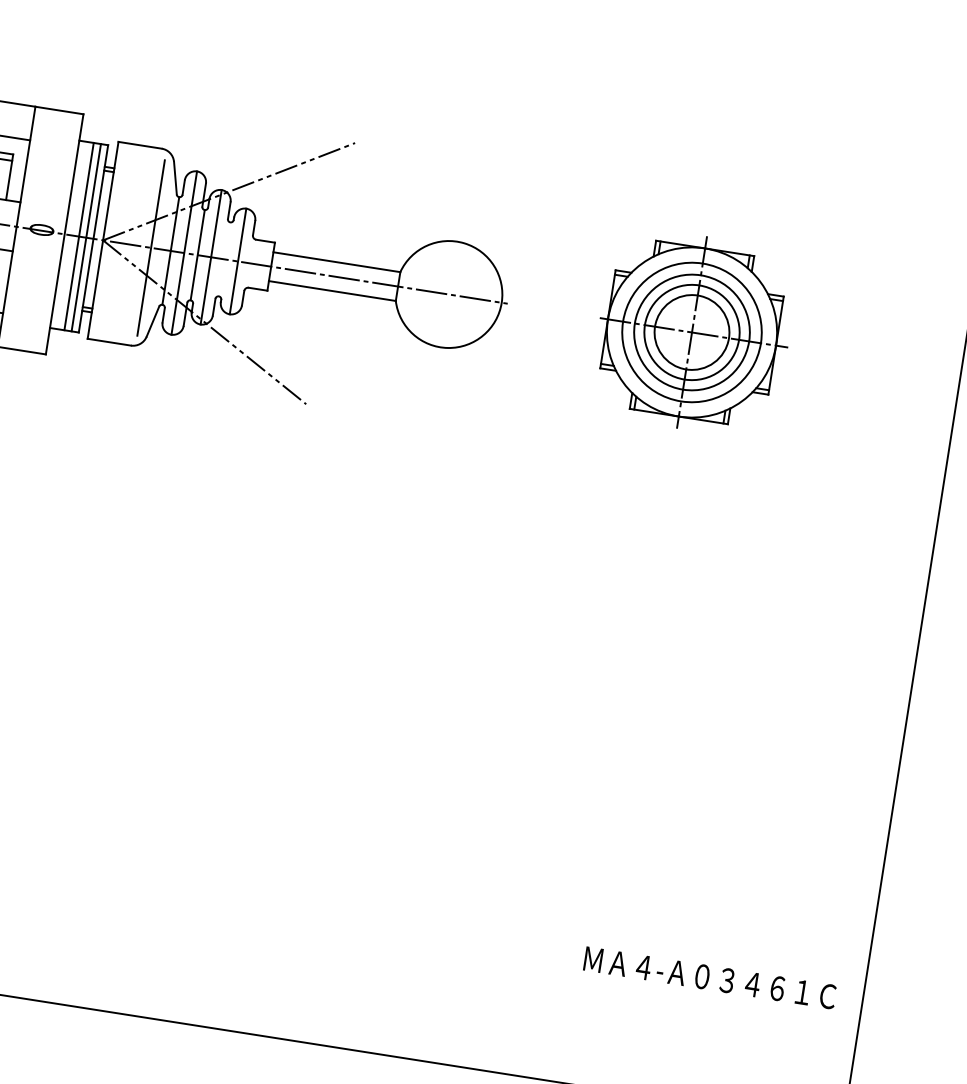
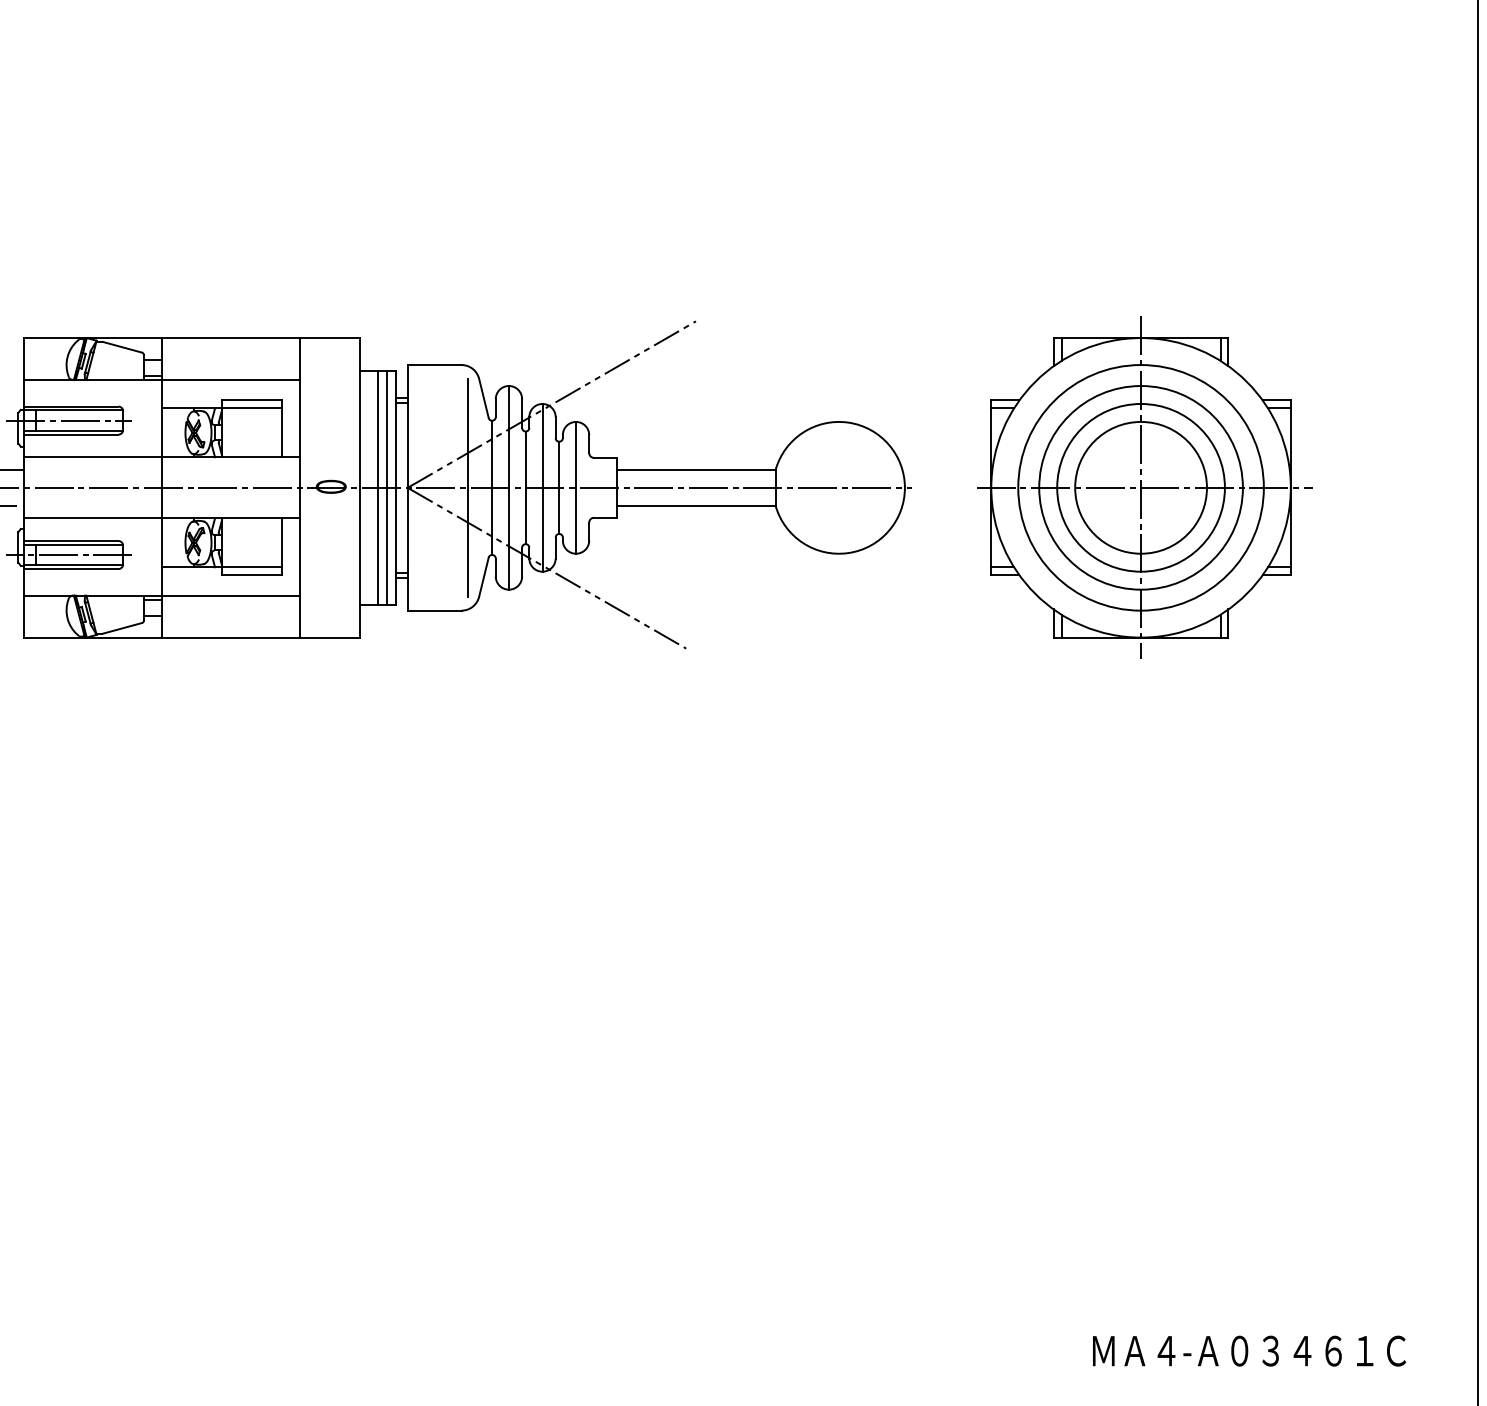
line: (224, 259) -> (559, 487), added
part: (693, 332) -> (1144, 487), size x1.43
text: (710, 977) -> (1249, 1350), moved

